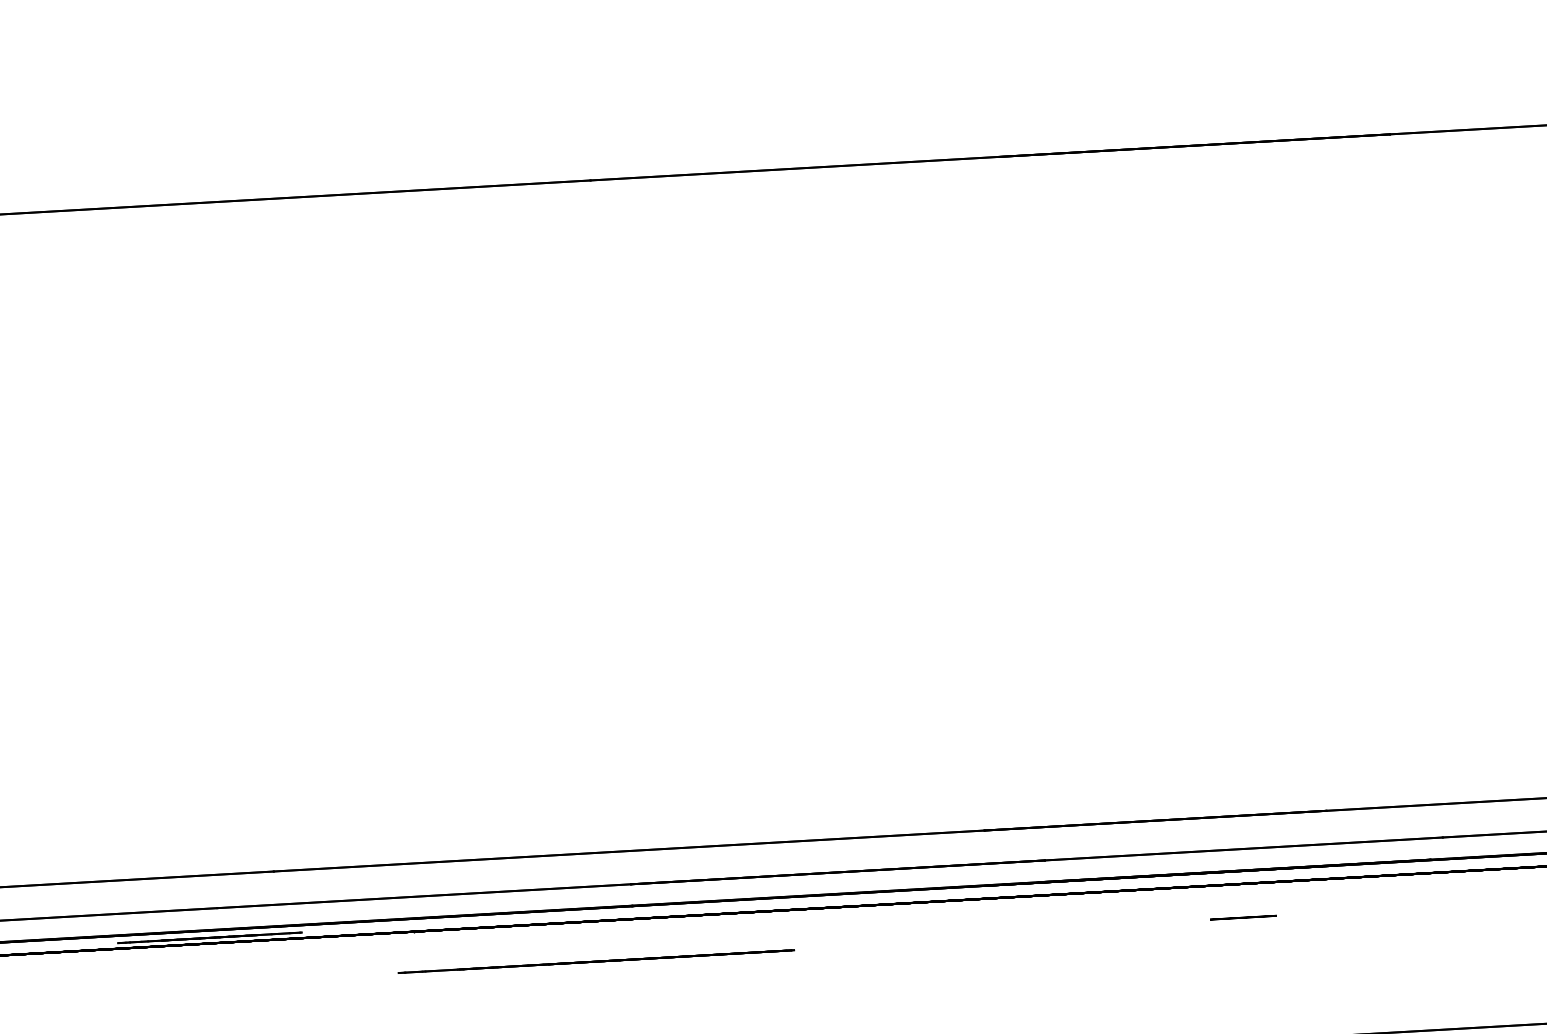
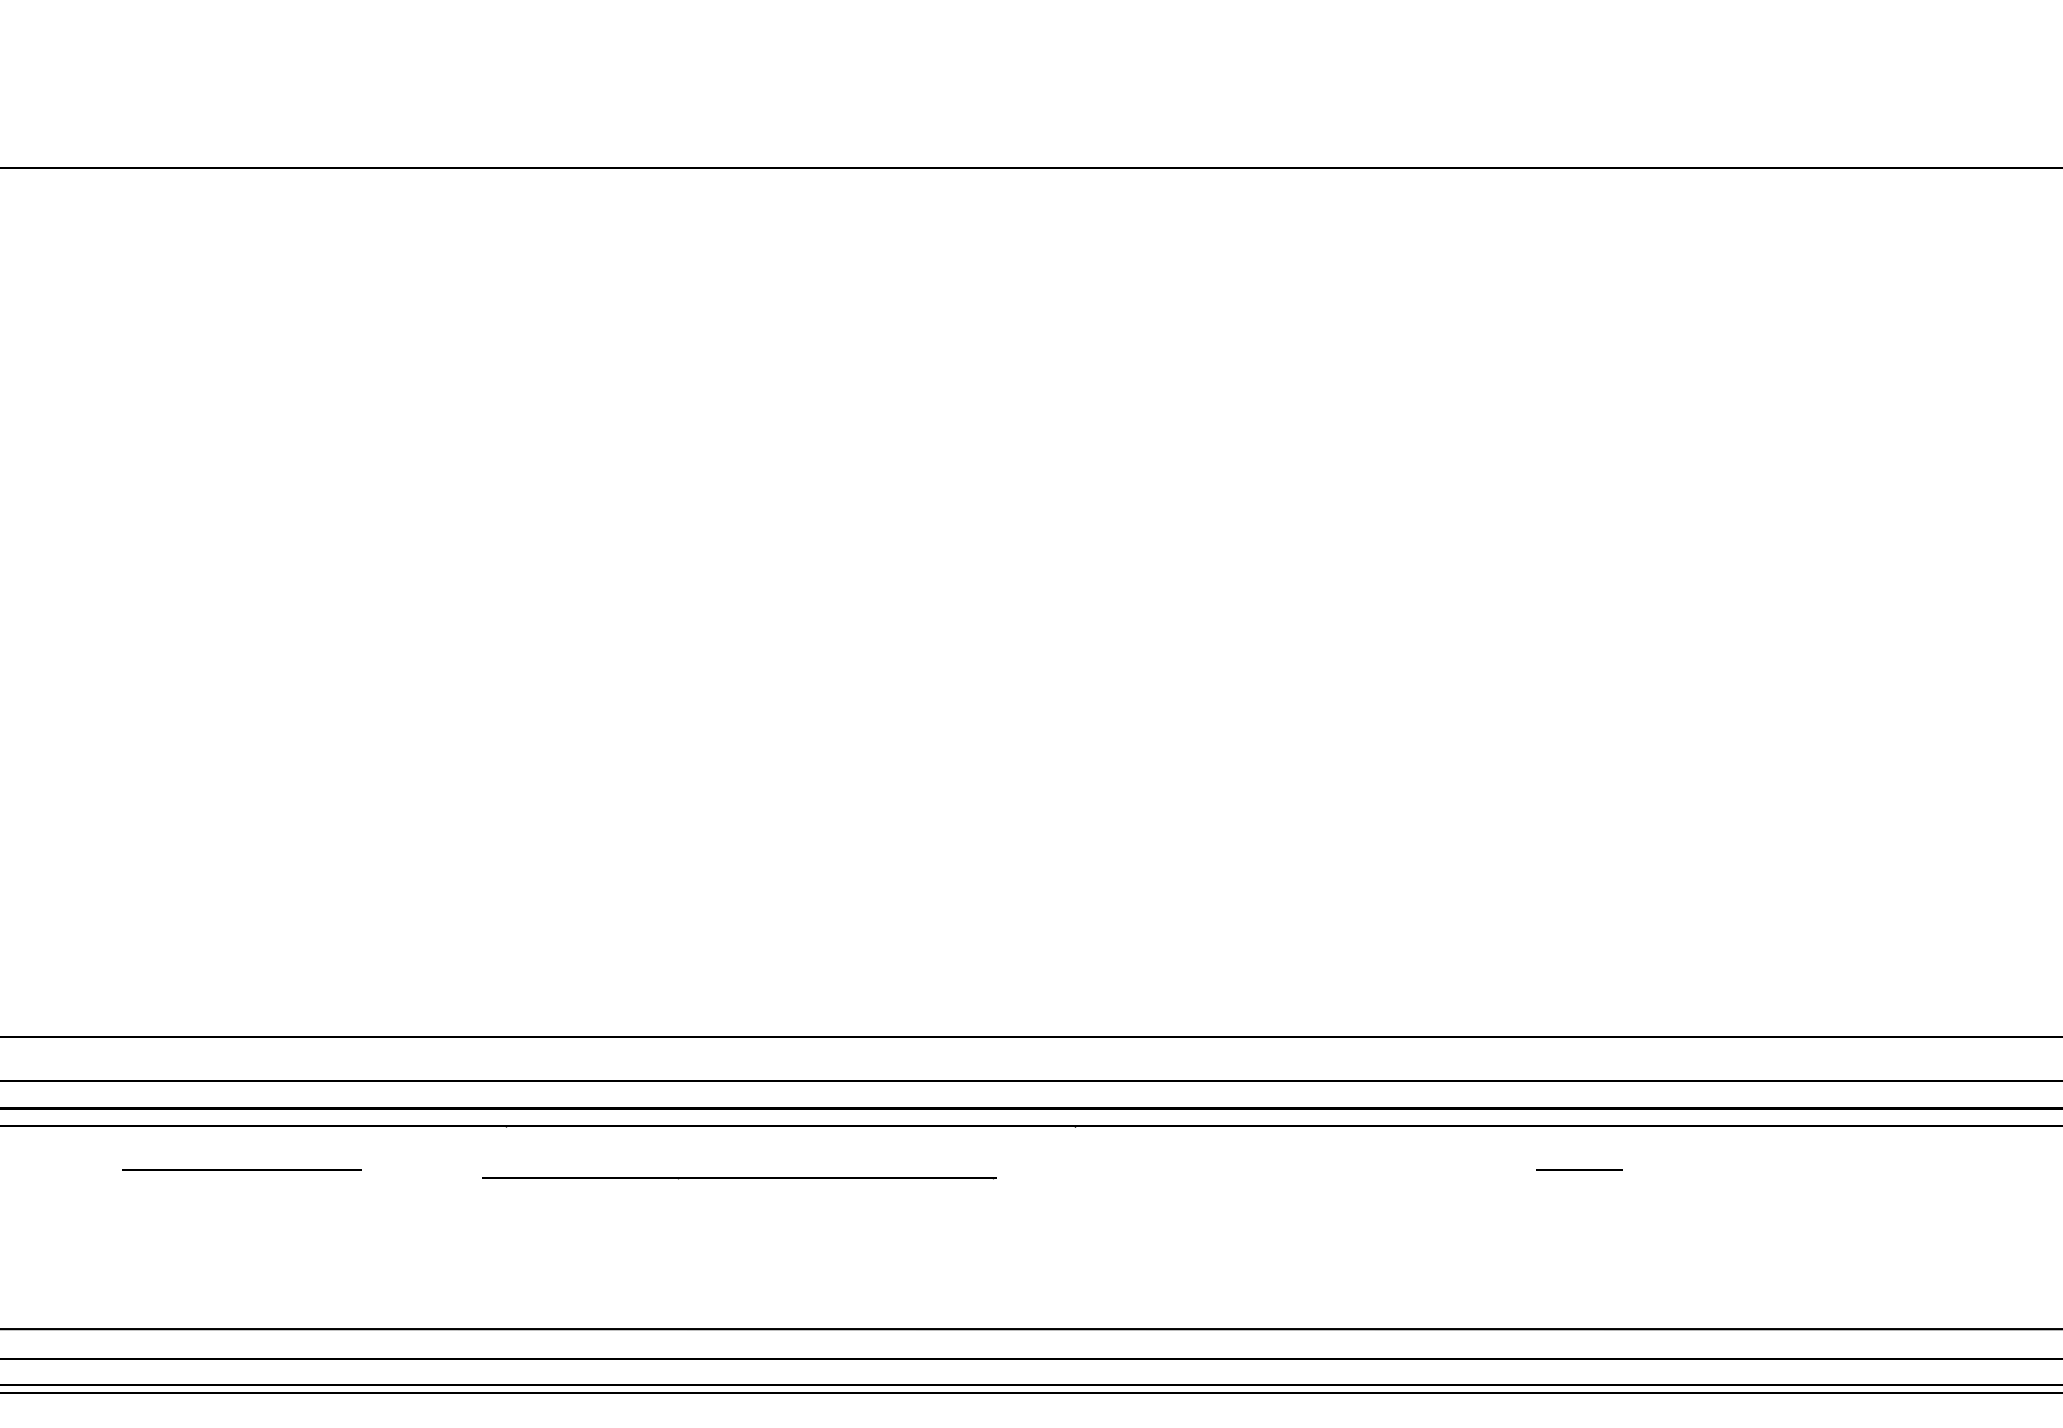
line: (209, 937) -> (241, 1169), moved

